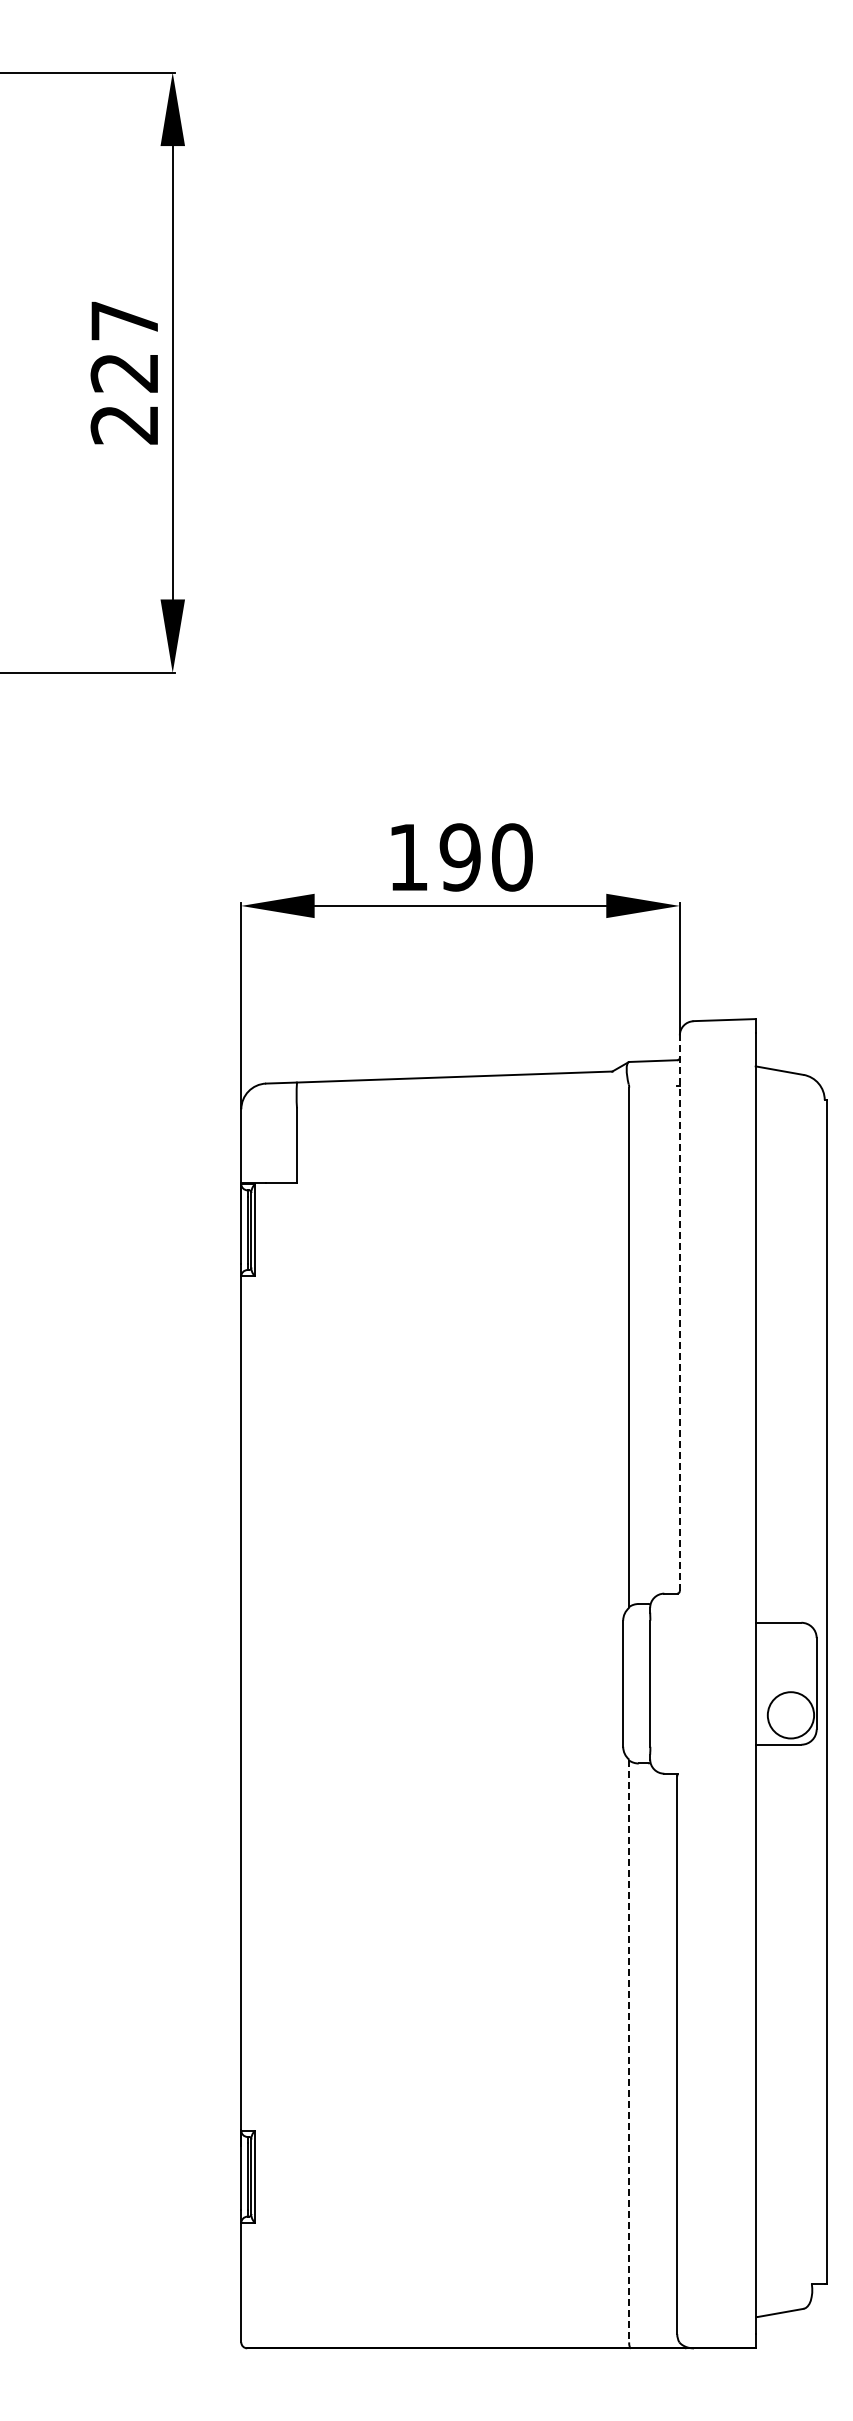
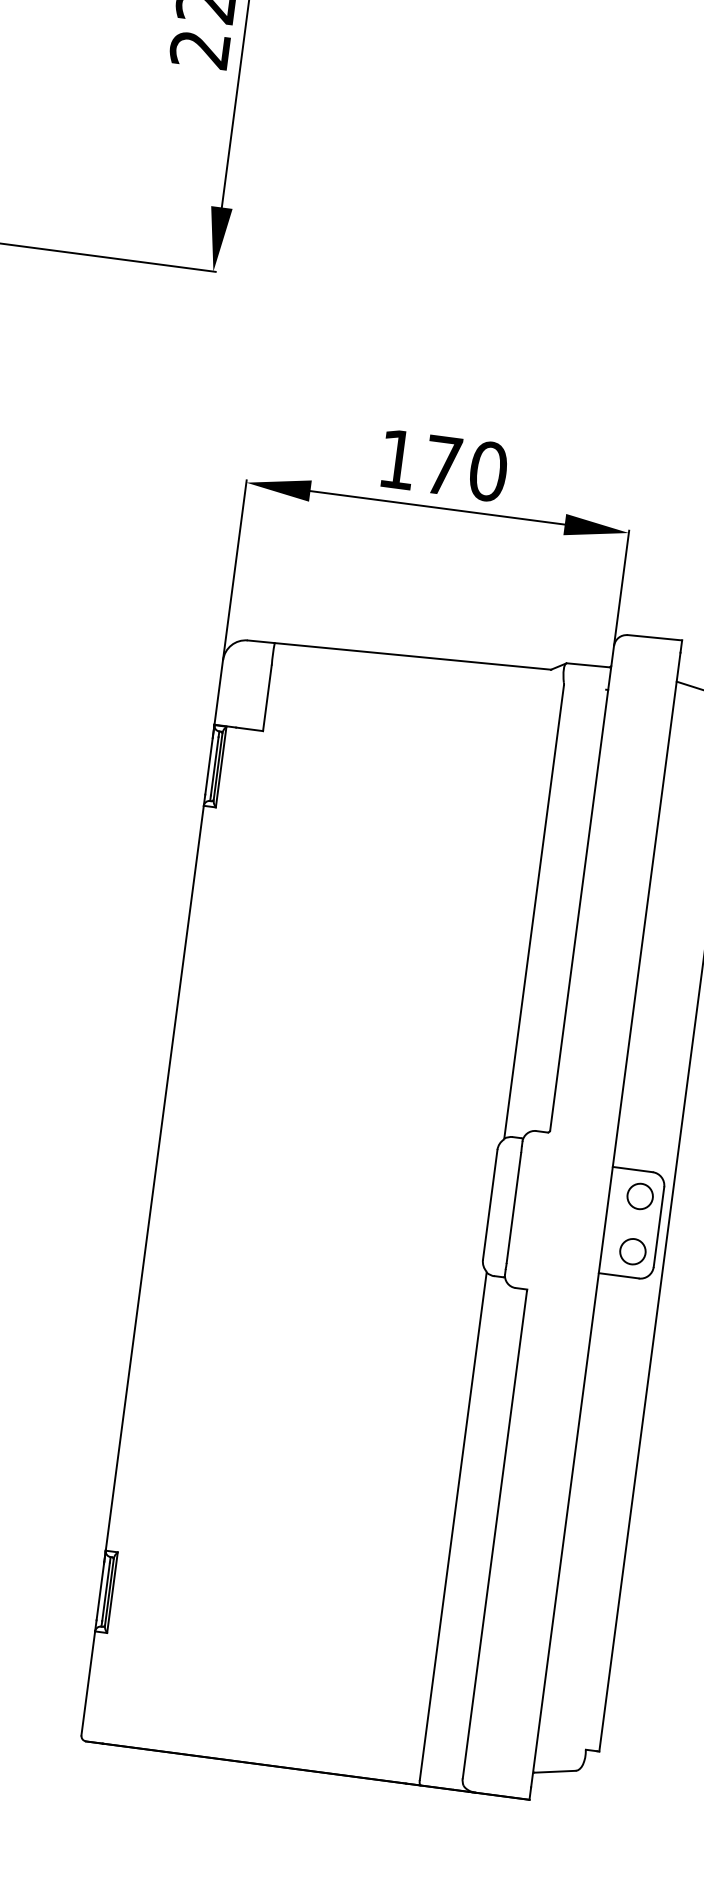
text: (459, 857) -> (442, 465), 190 -> 170
line: (679, 1313) -> (581, 888), dashed -> solid
circle: (790, 1651) -> (639, 1195), added
circle: (790, 1714) -> (632, 1250), size x0.62
line: (629, 2051) -> (453, 1526), dashed -> solid

